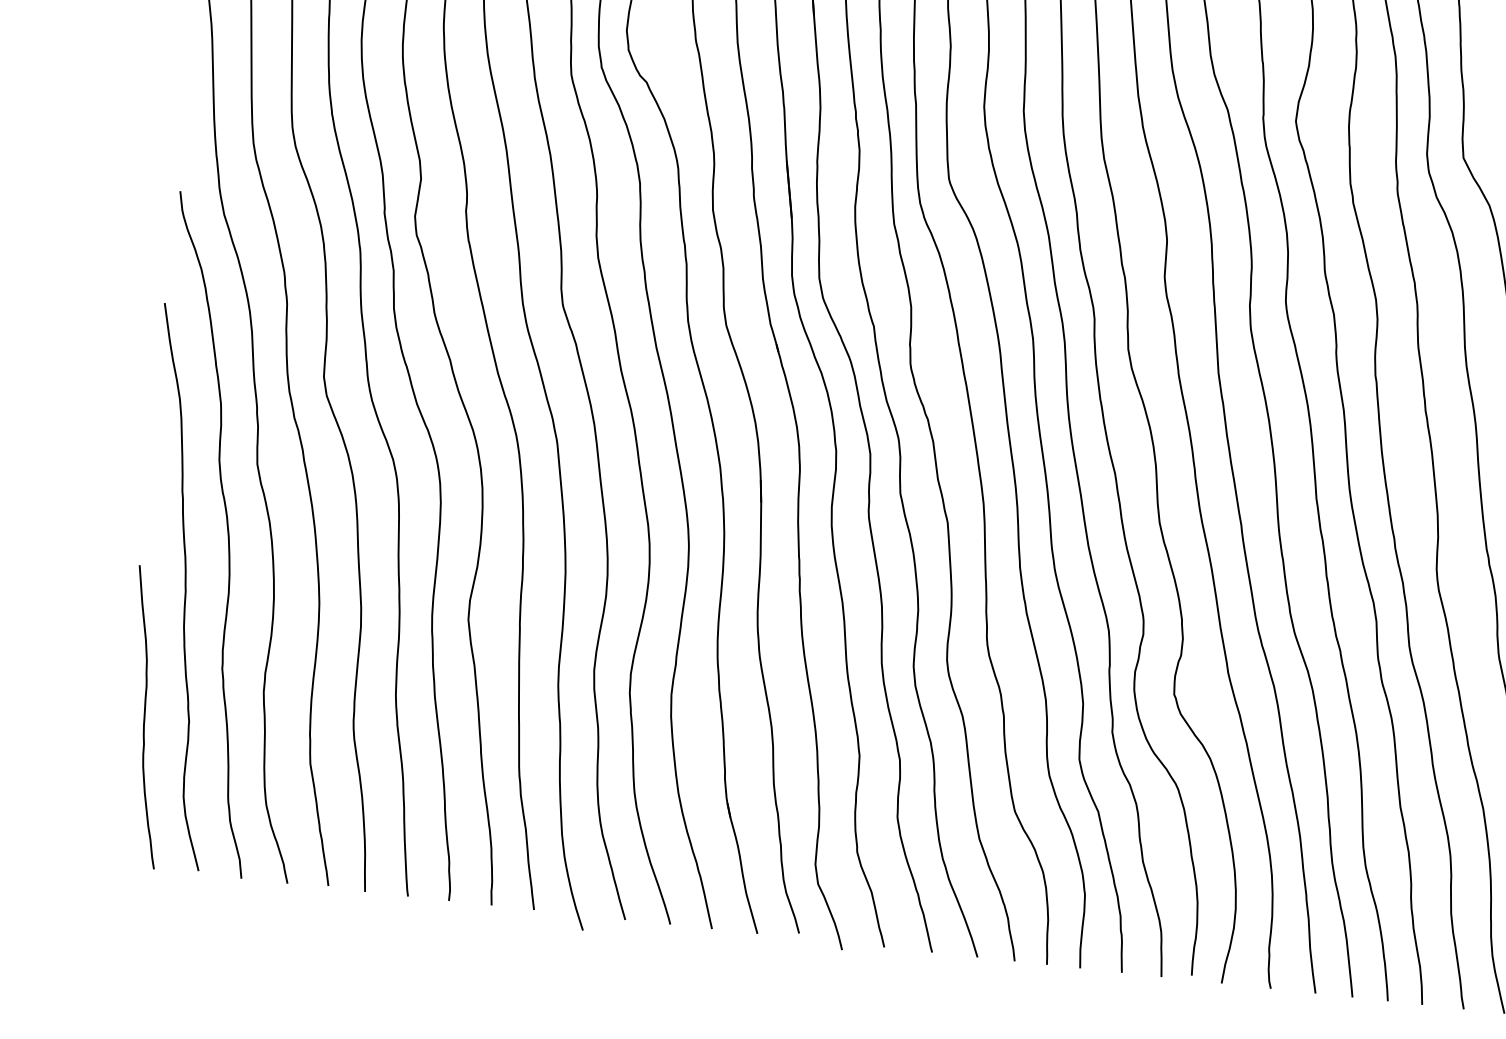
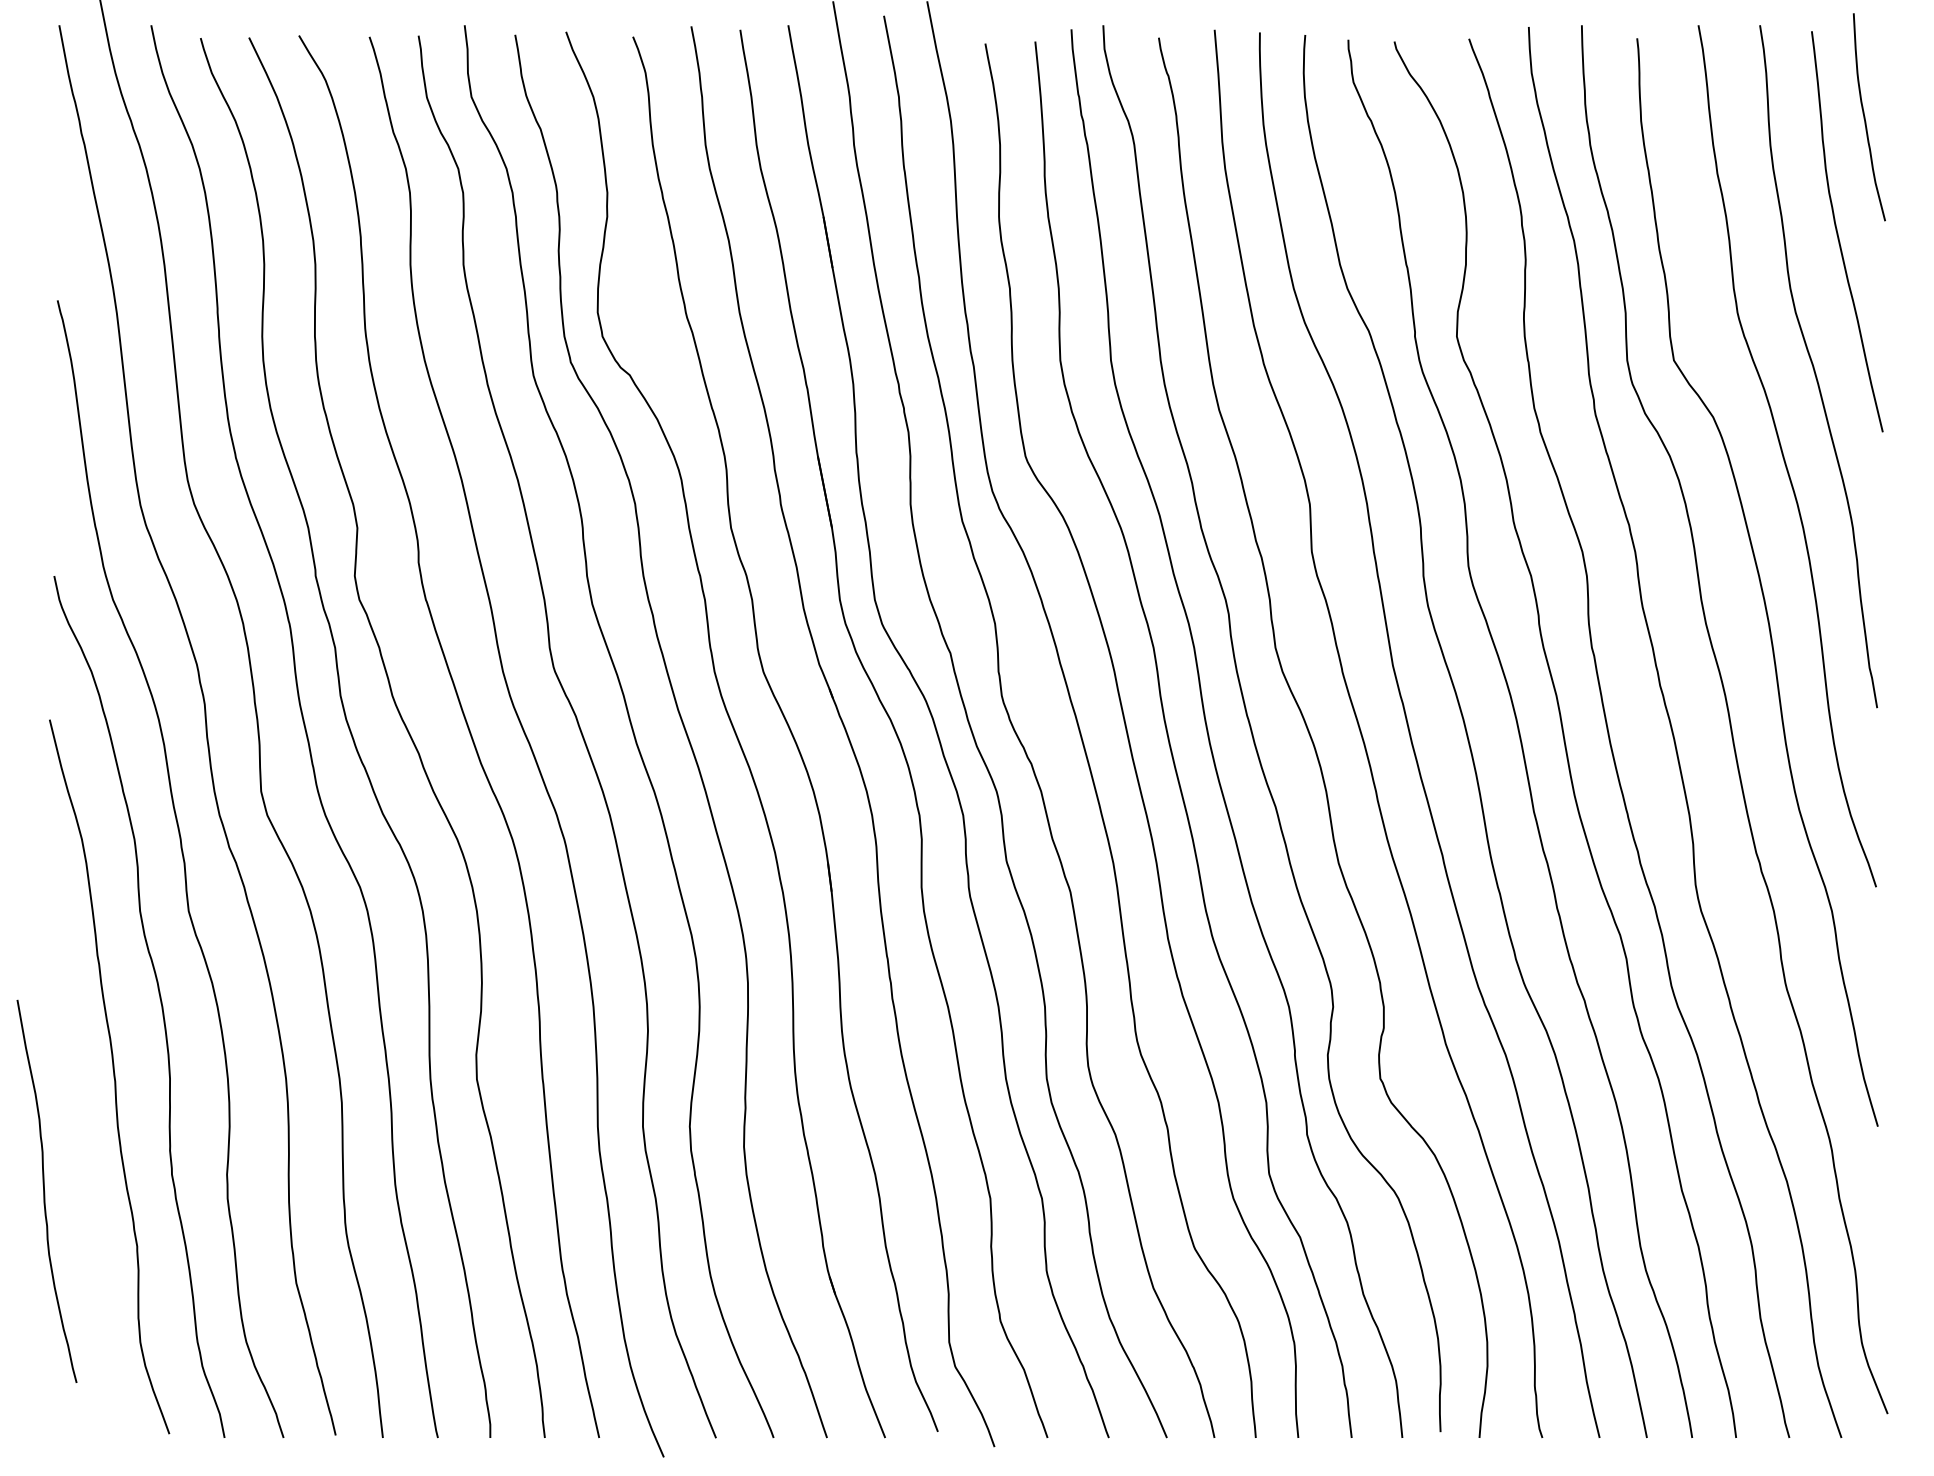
curve: (144, 716) -> (44, 1190), moved

